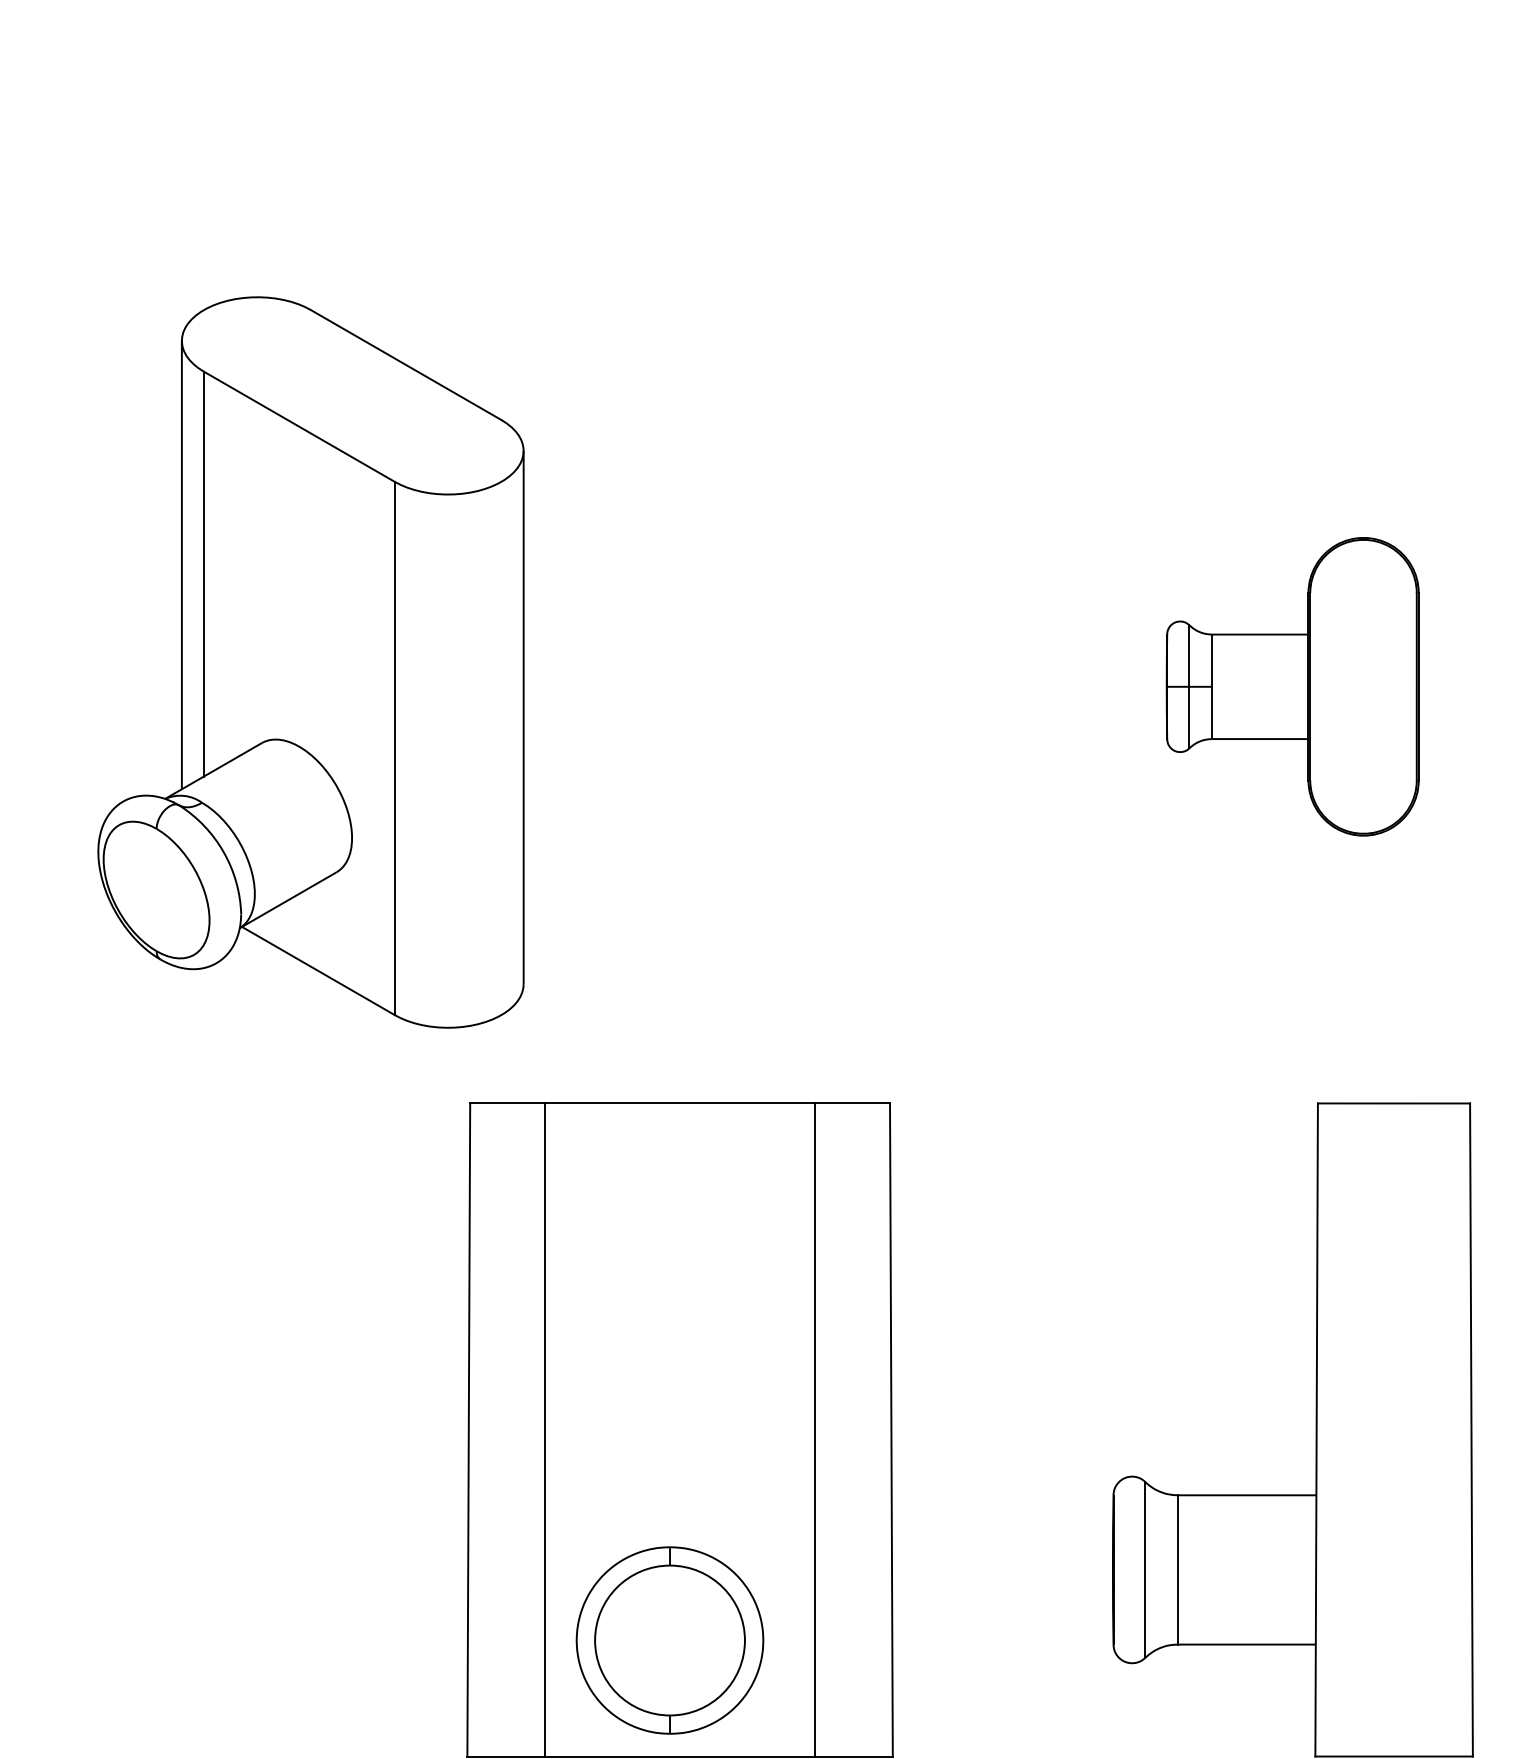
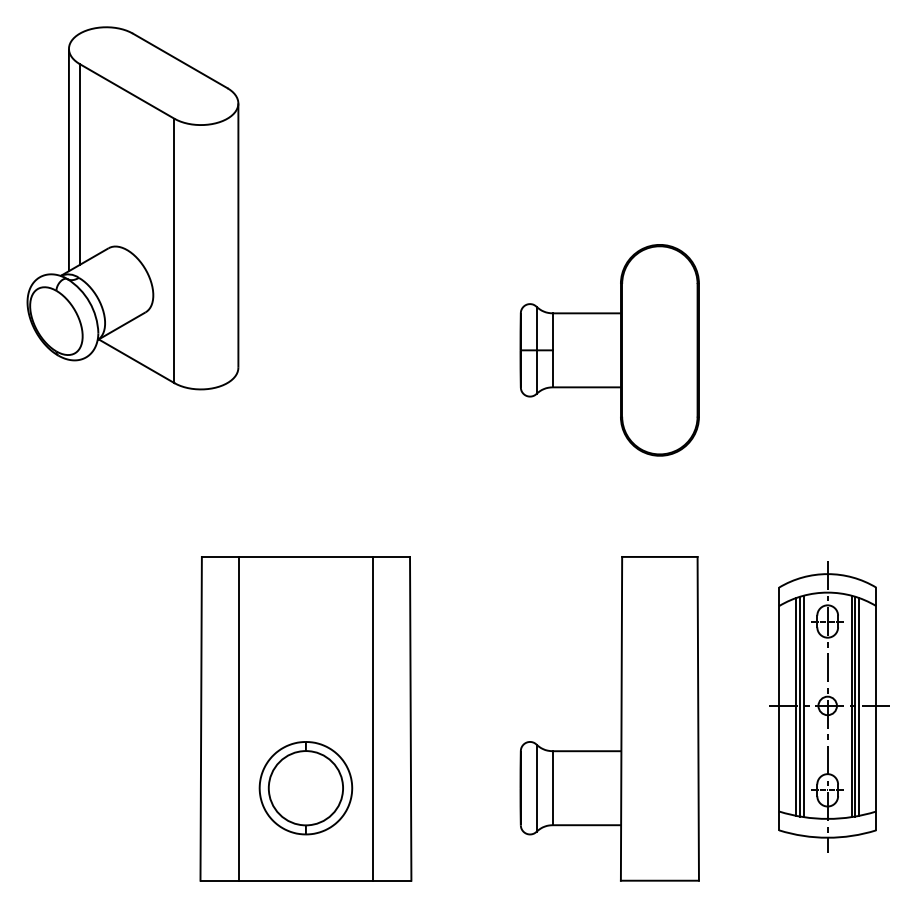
part: (310, 662) -> (132, 208), moved
part: (1292, 687) -> (609, 350), size x1.43
part: (669, 1641) -> (305, 788), moved

